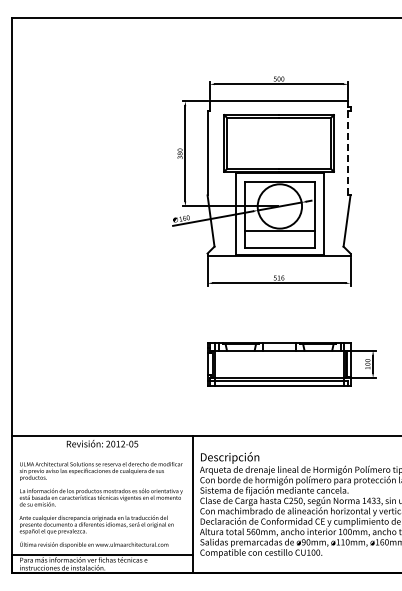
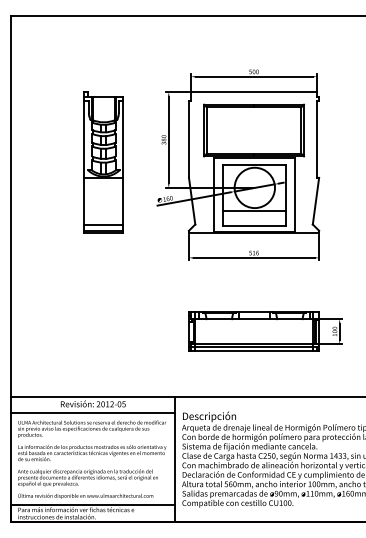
line: (348, 153) -> (317, 139), dashed -> solid
part: (114, 178) -> (104, 162), added
line: (102, 454) -> (93, 413), added

